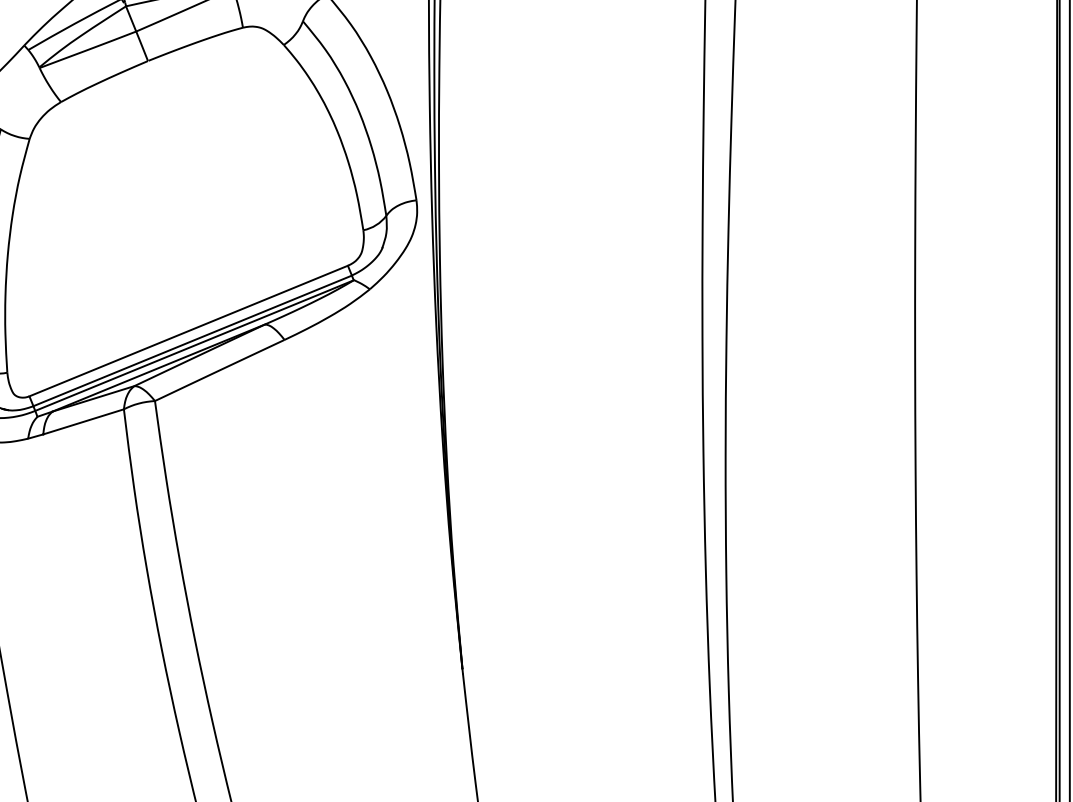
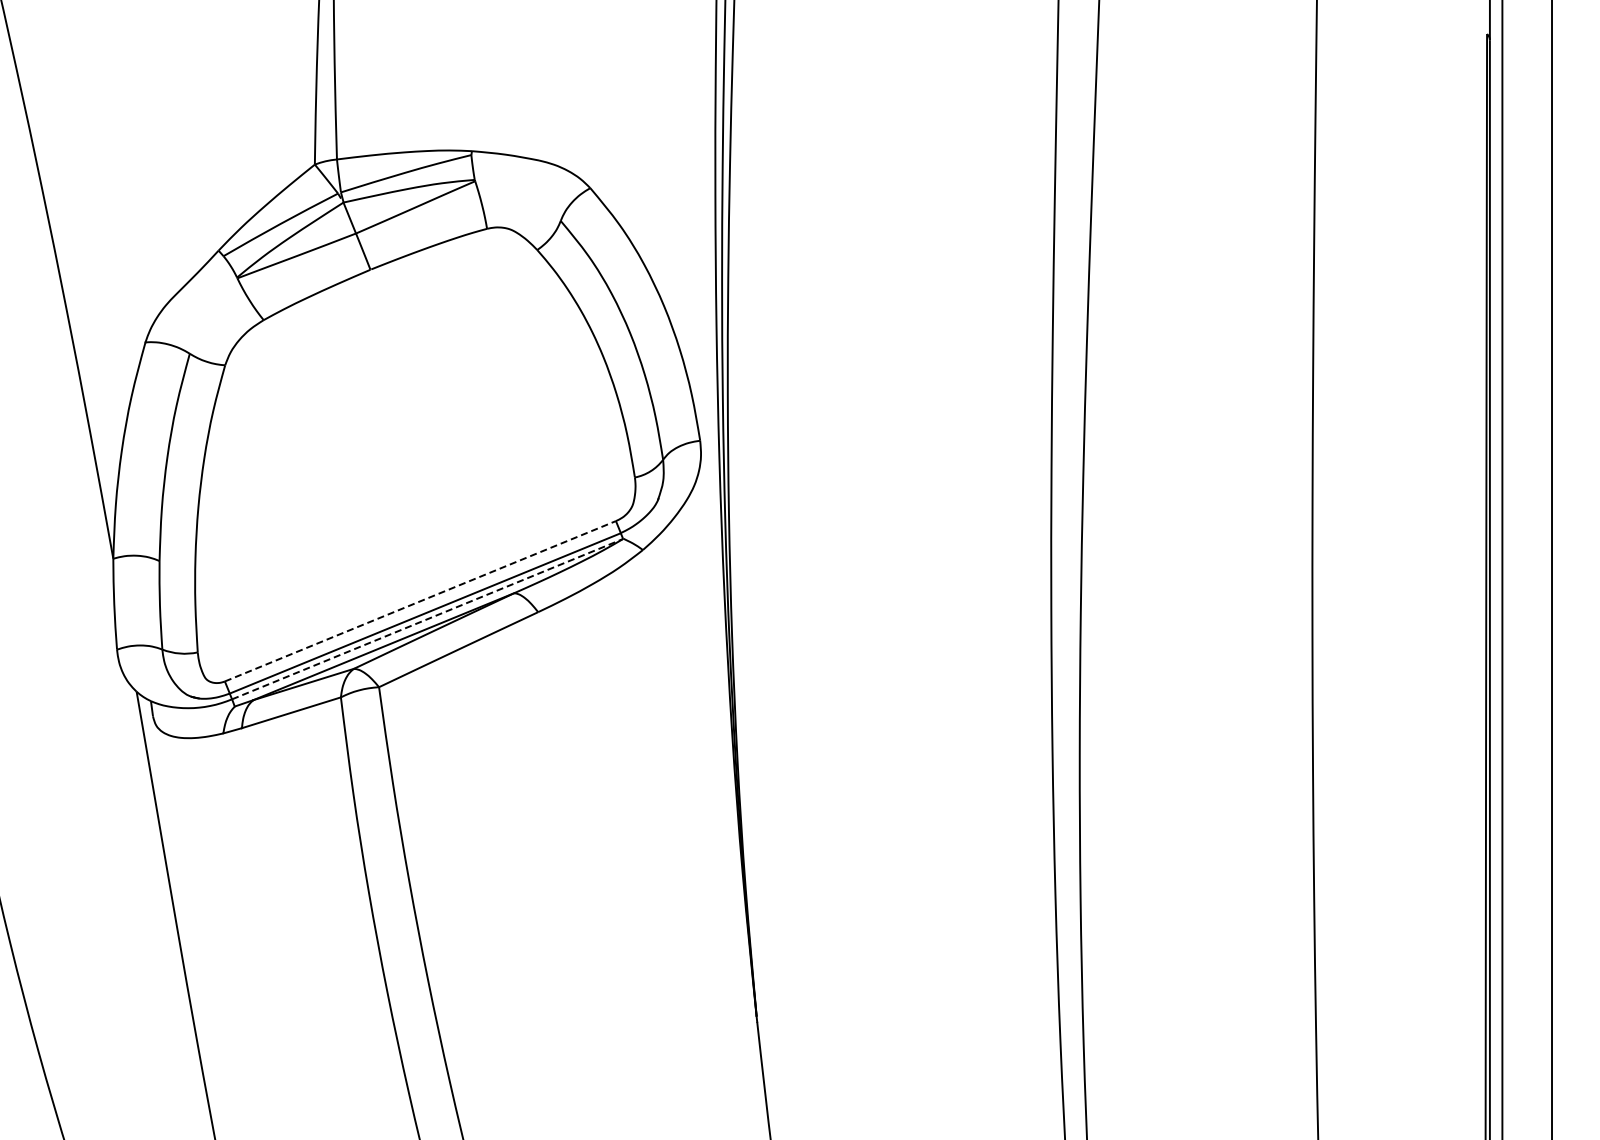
line: (188, 331) -> (420, 601), solid -> dashed
line: (195, 345) -> (428, 618), solid -> dashed

